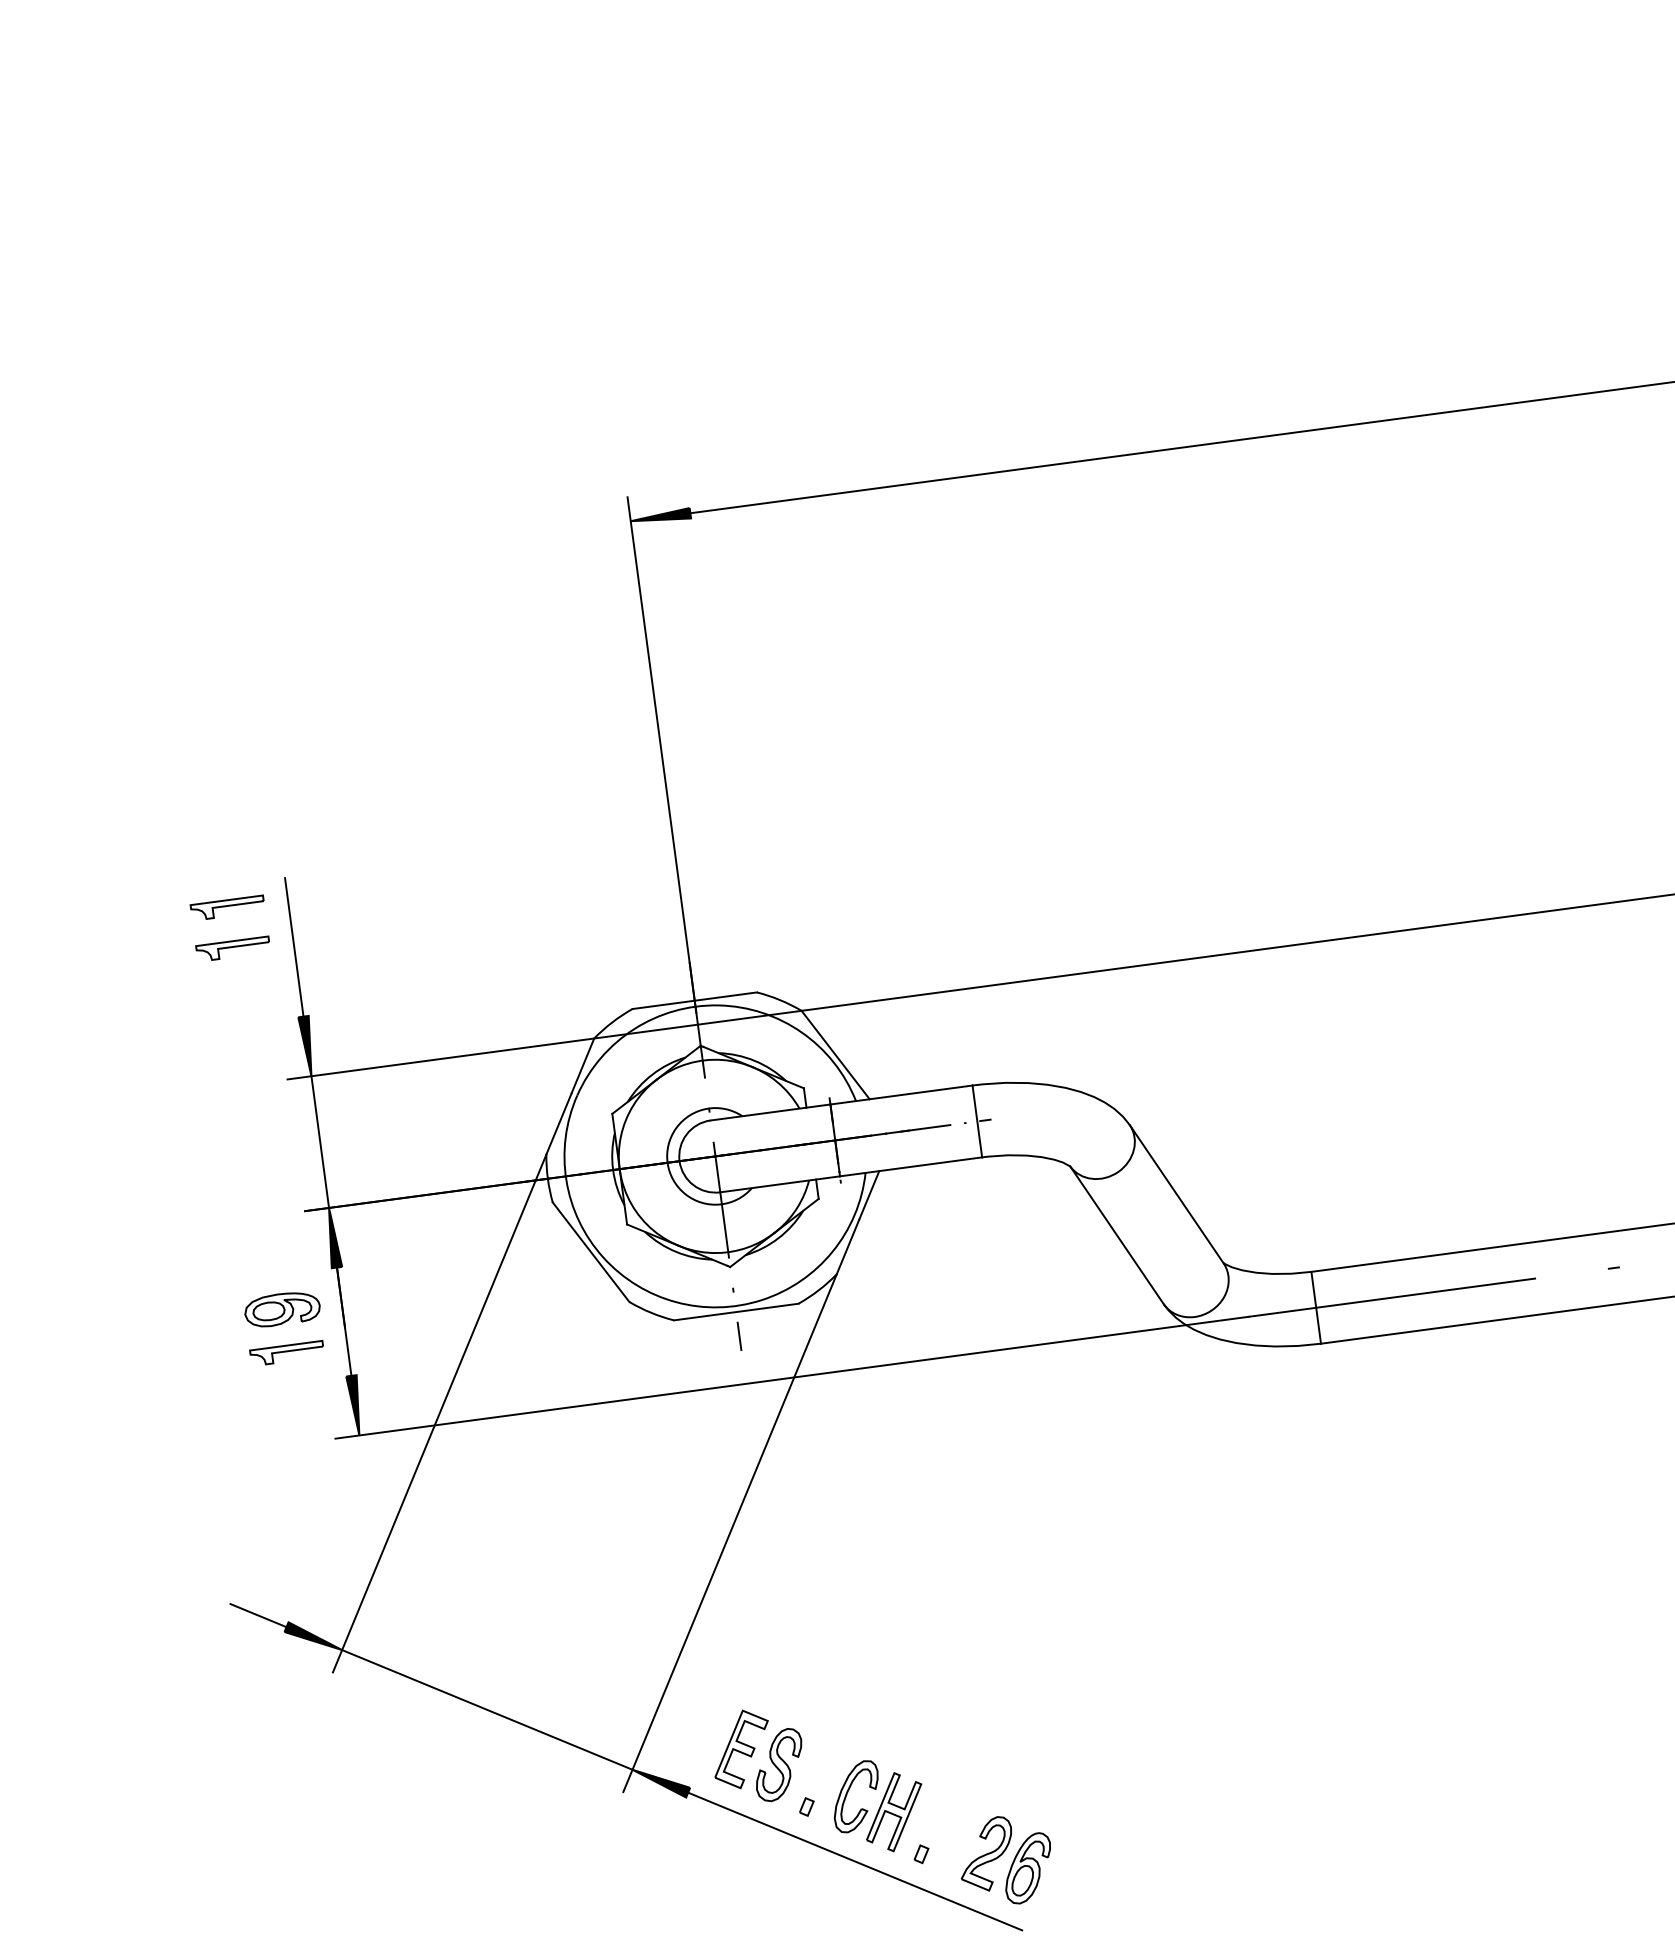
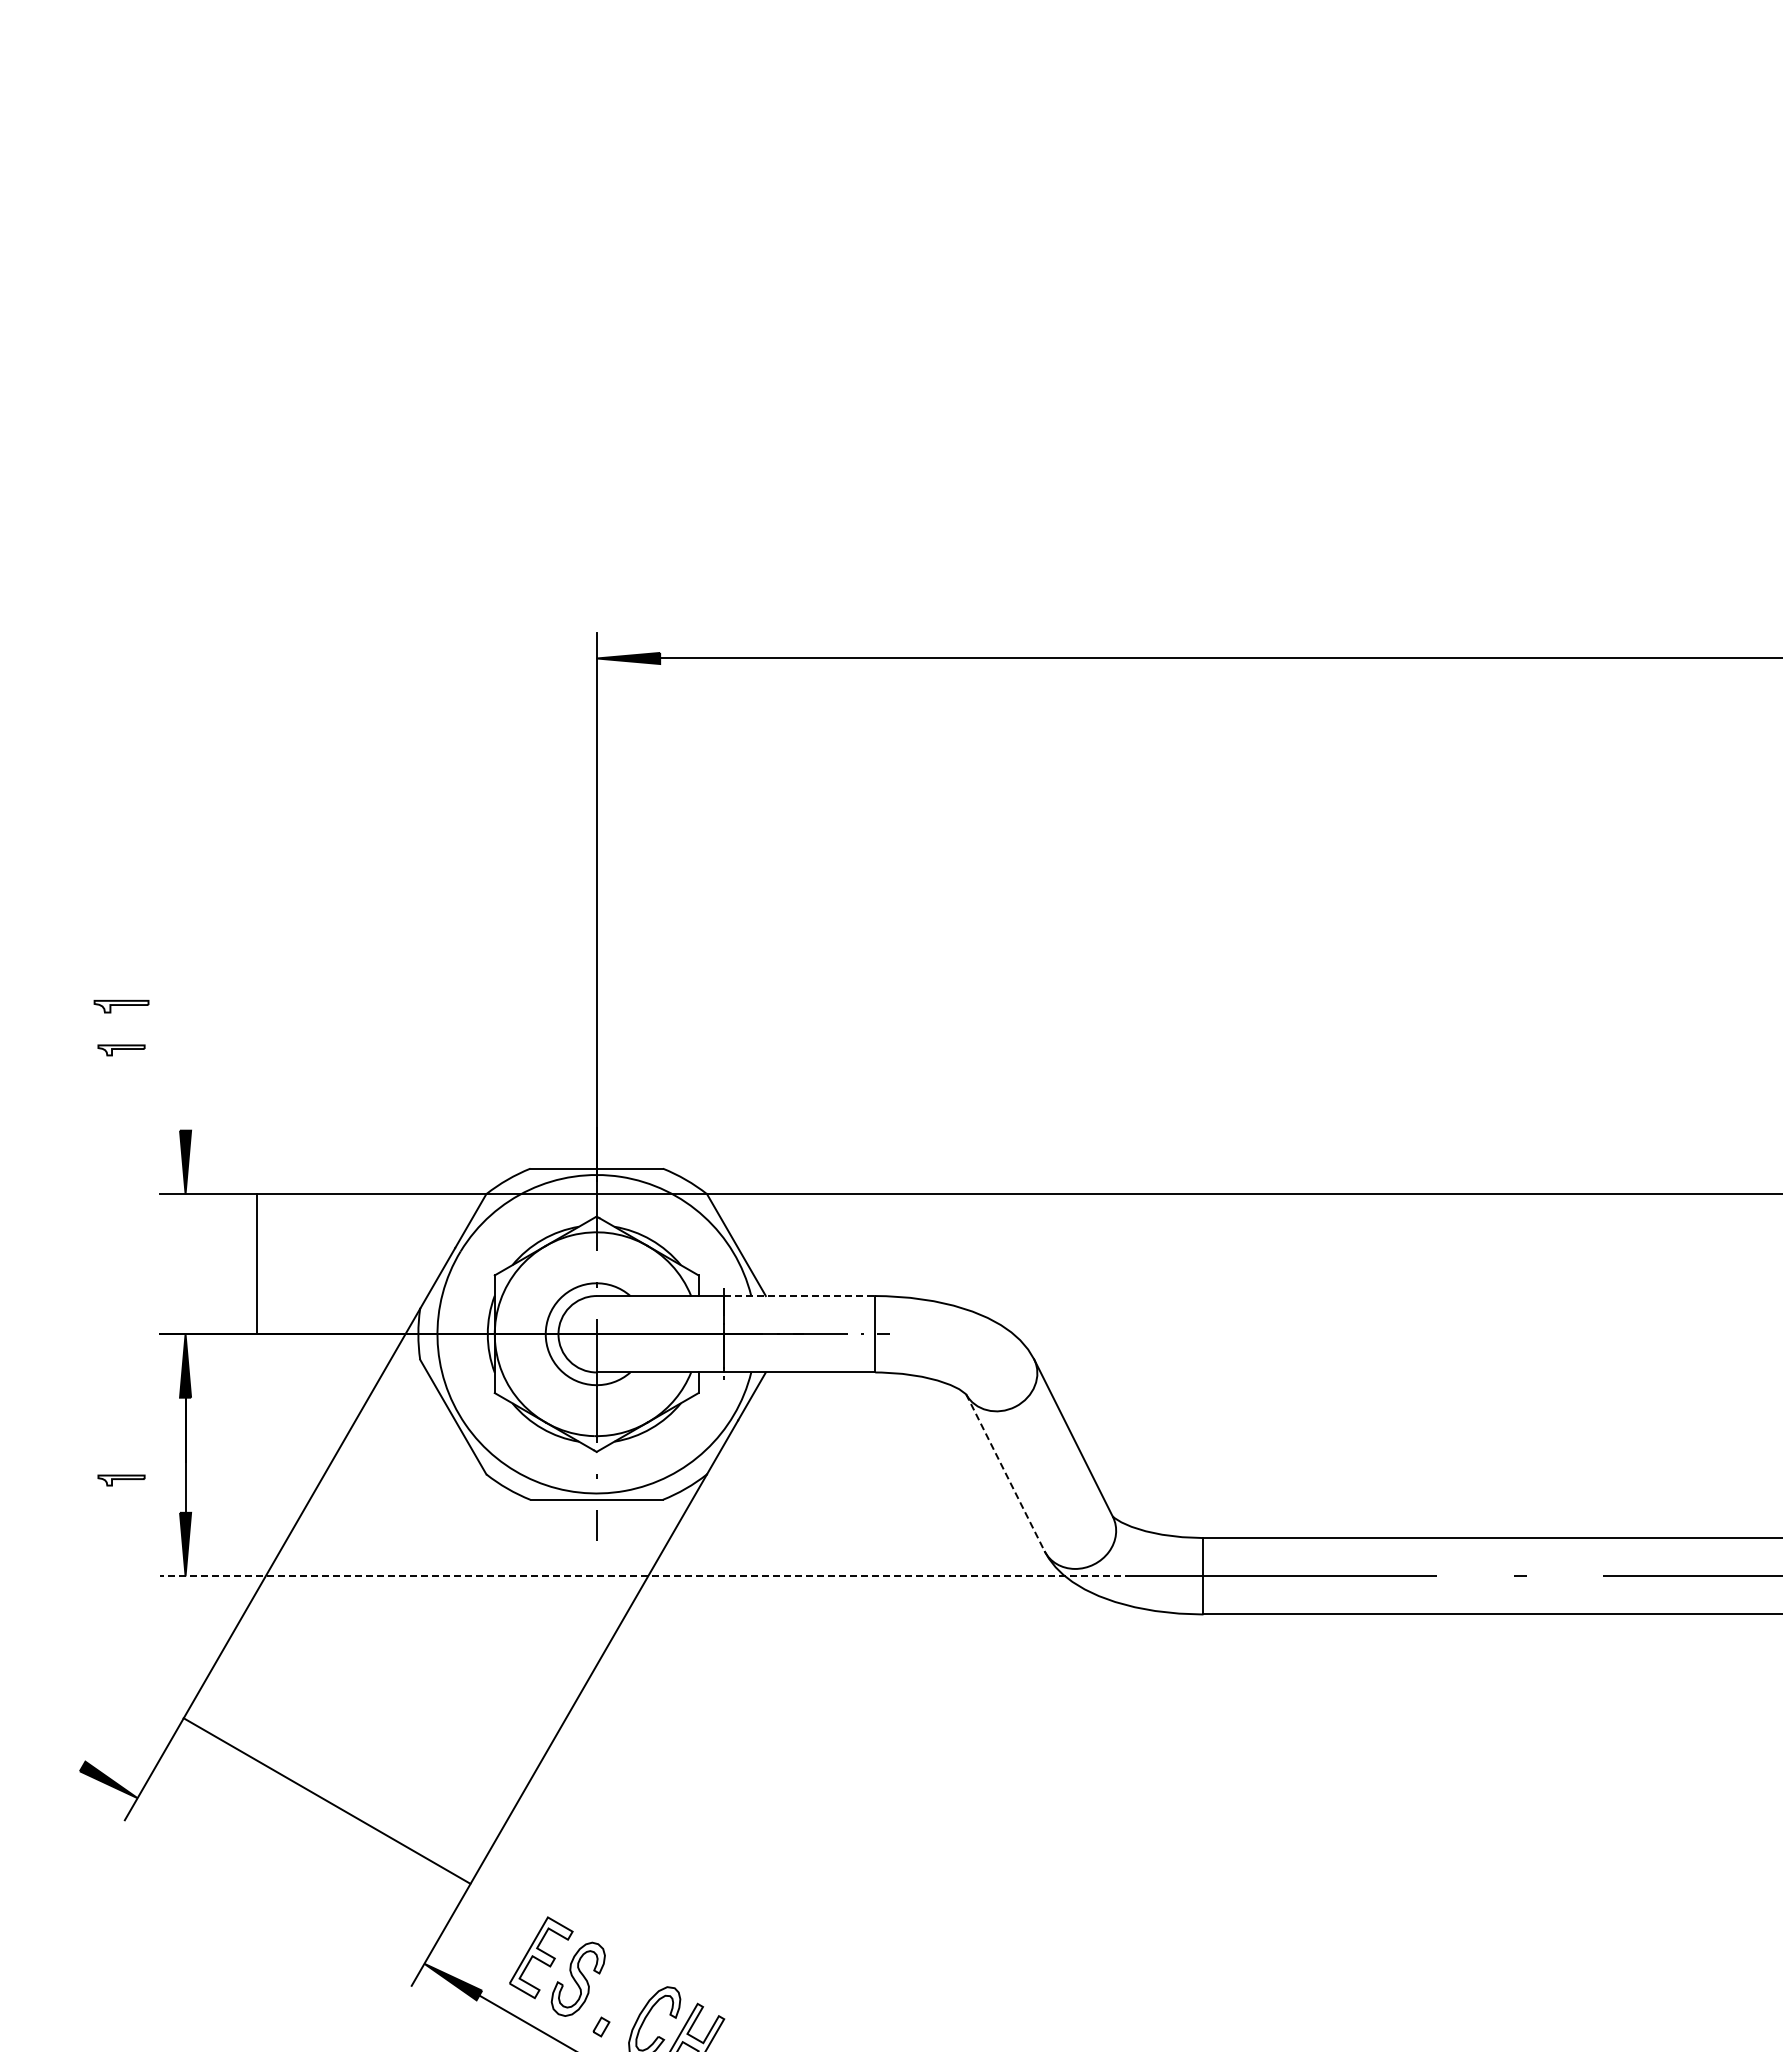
part: (227, 907) -> (121, 1006), size x0.7
line: (294, 946) -> (185, 1056), removed
part: (233, 949) -> (121, 1050), size x0.6
line: (901, 1095) -> (799, 1296), solid -> dashed
line: (320, 1142) -> (256, 1264), moved
line: (1117, 1235) -> (1005, 1472), solid -> dashed
part: (282, 1309) -> (122, 1433), removed
part: (287, 1353) -> (121, 1480), size x0.6
line: (791, 1377) -> (645, 1576), solid -> dashed
line: (258, 1615) -> (54, 1750), removed
line: (486, 1709) -> (326, 1800), moved

